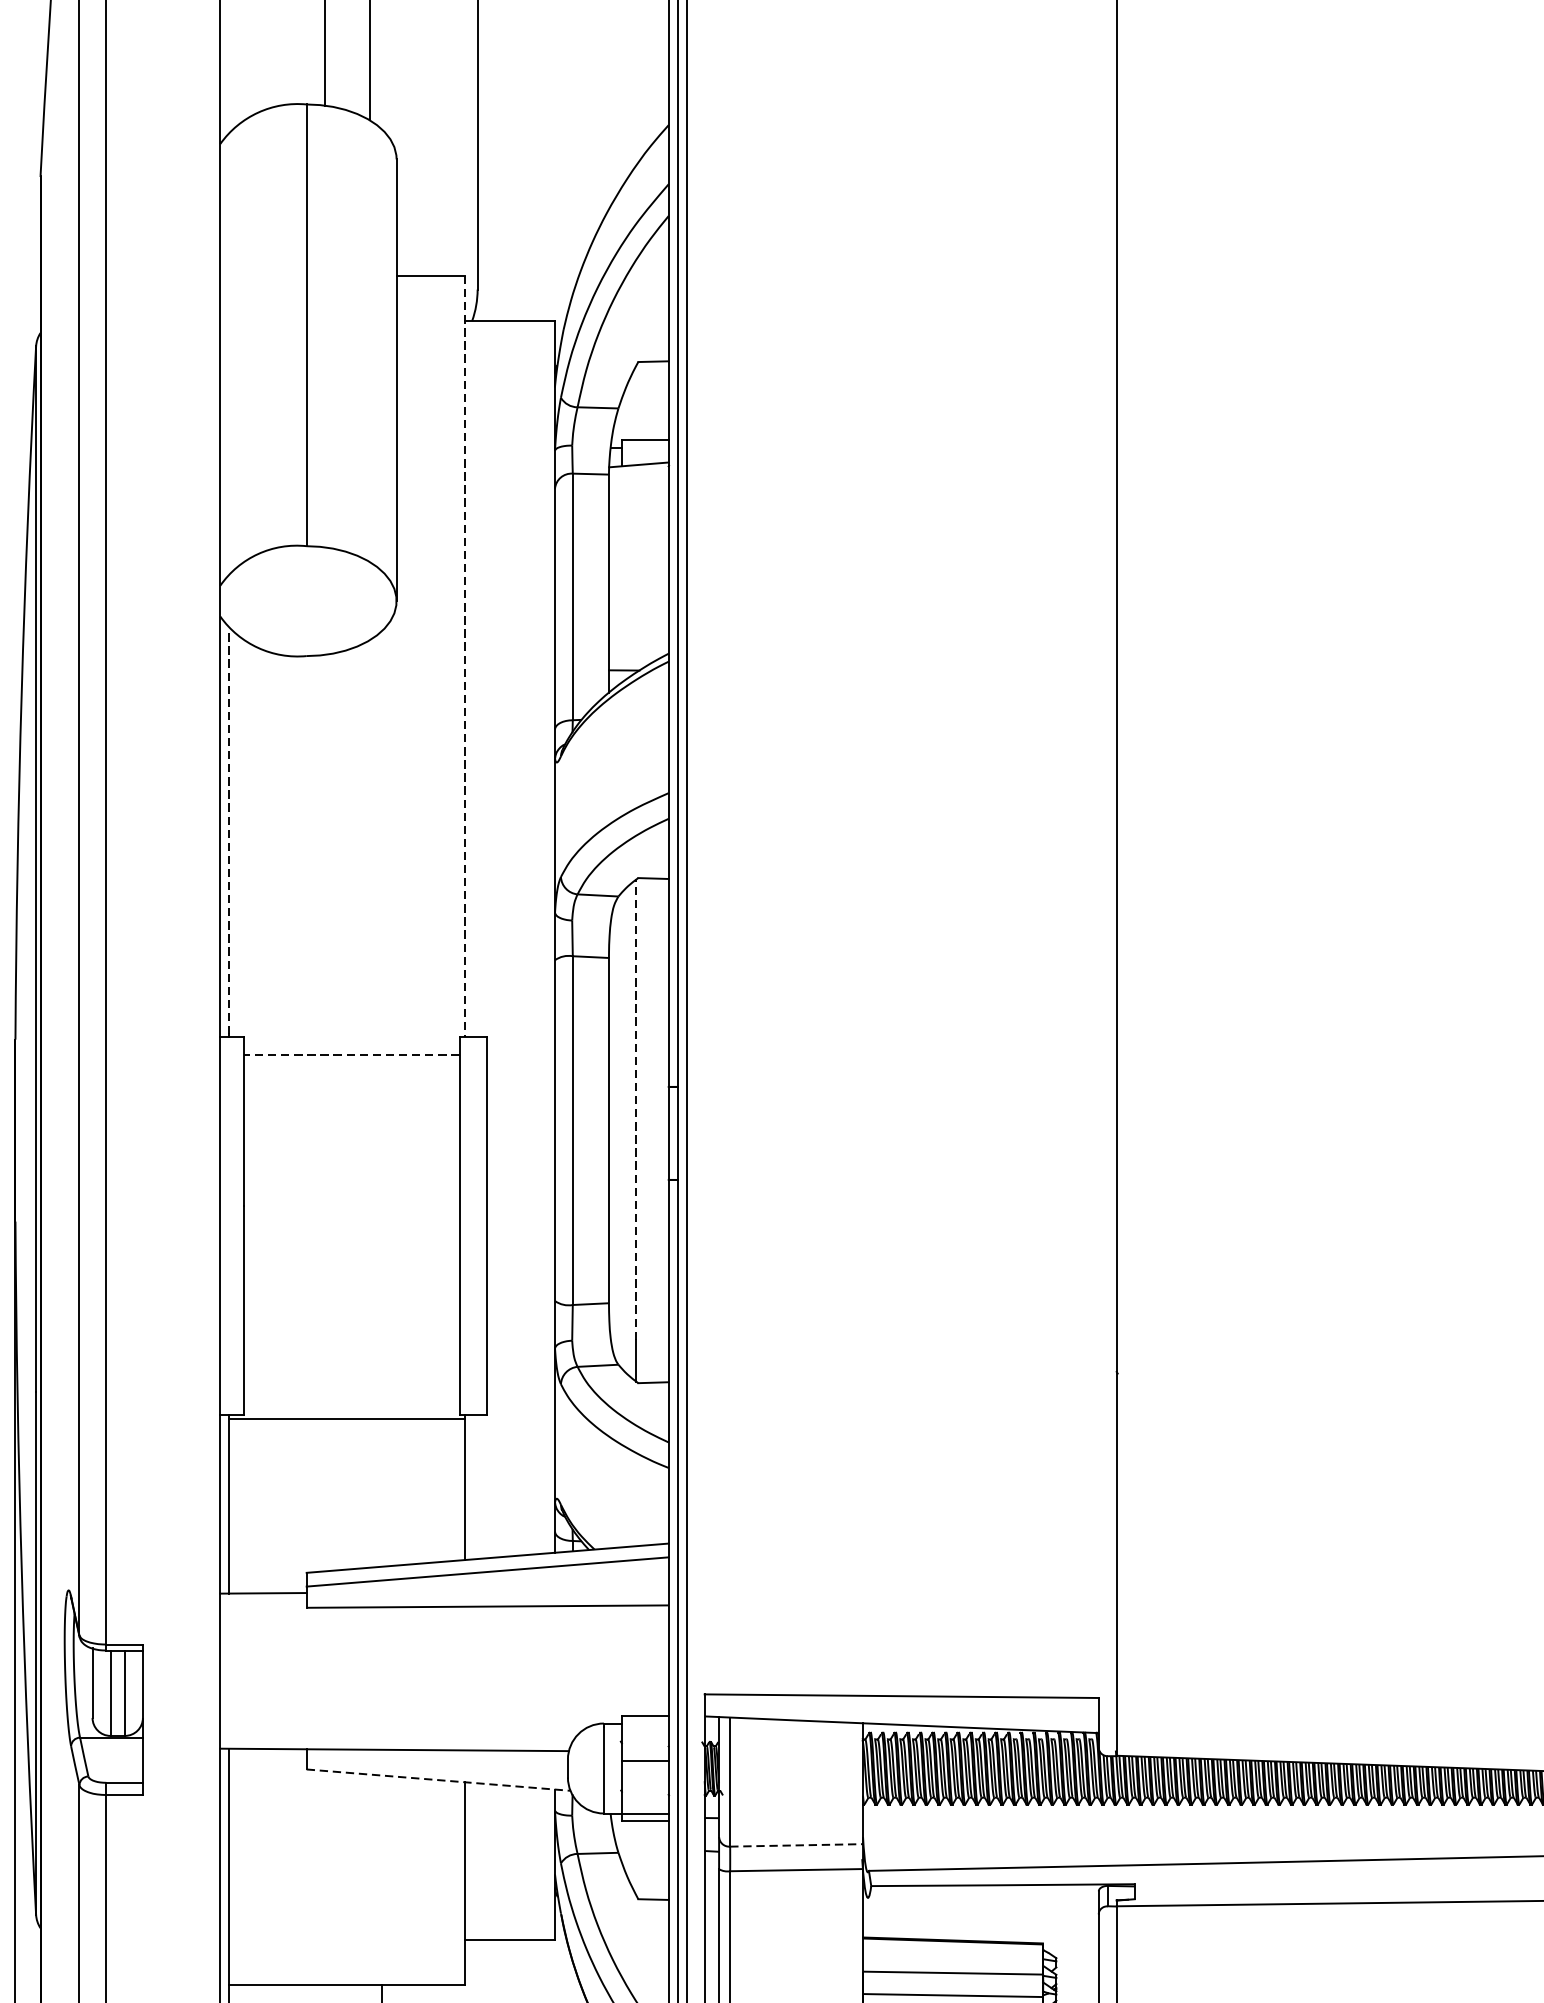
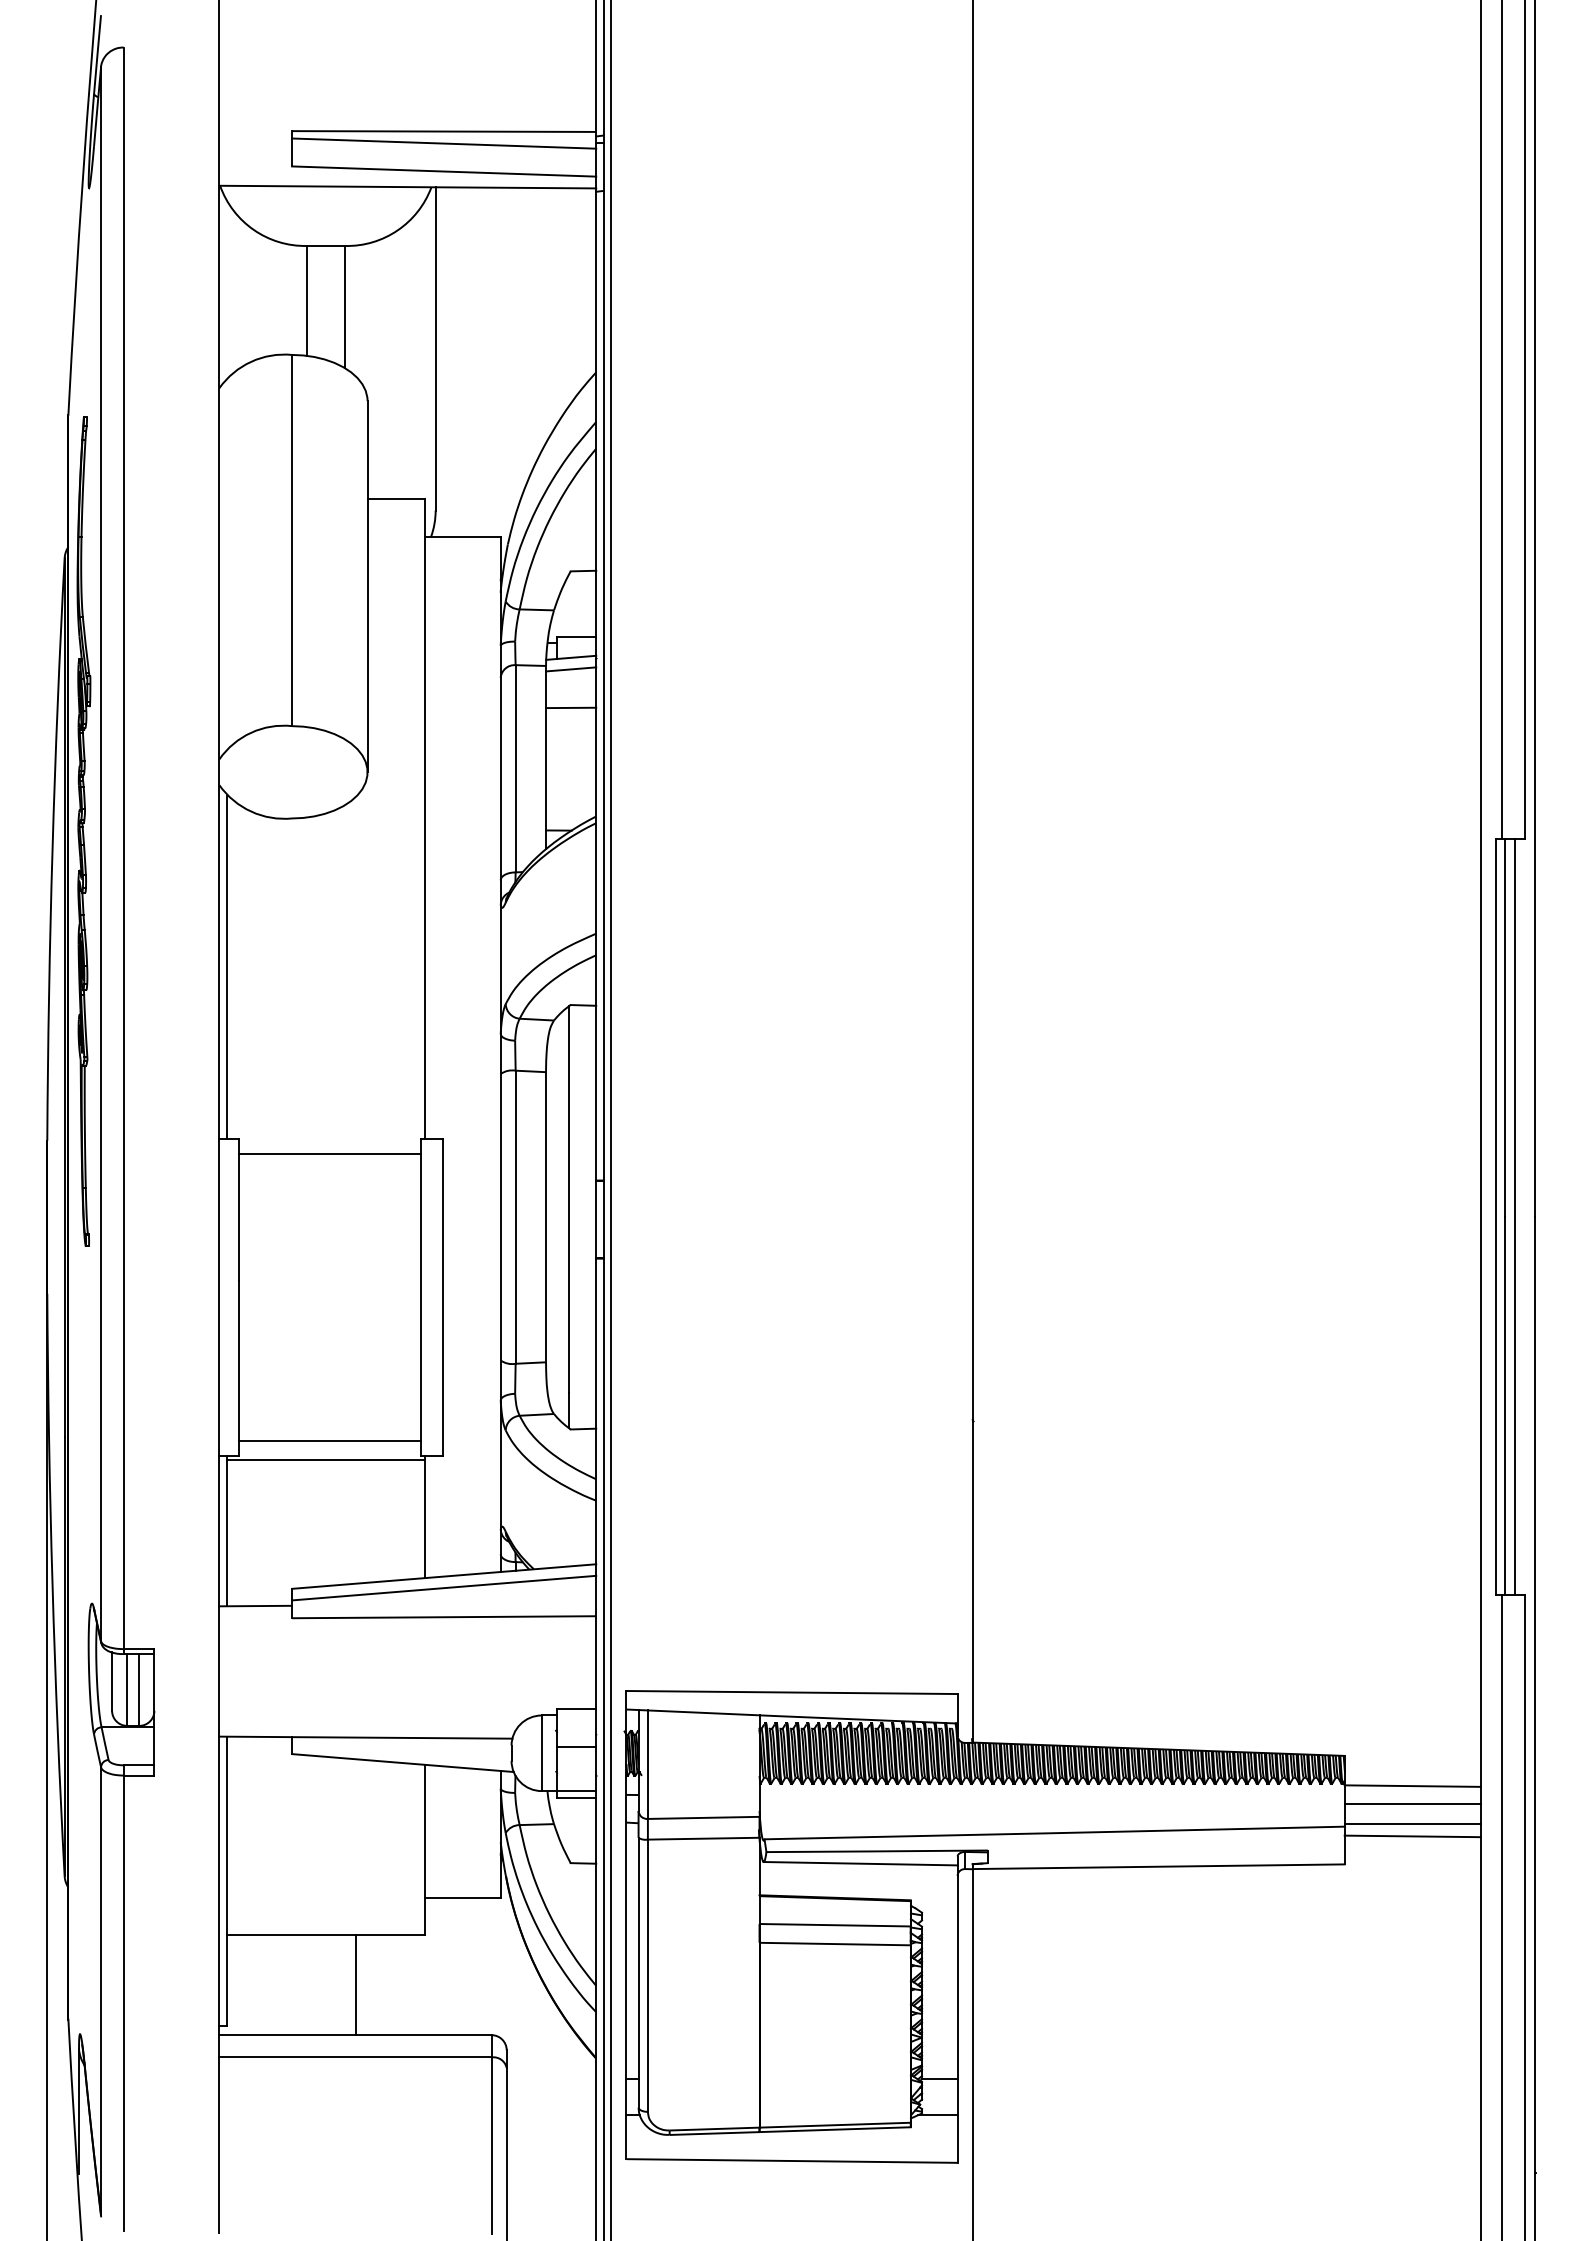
line: (639, 478) -> (571, 669), added
line: (639, 524) -> (571, 707), added
line: (465, 656) -> (425, 818), dashed -> solid
part: (58, 671) -> (83, 831), added
line: (228, 831) -> (226, 965), dashed -> solid
line: (351, 1054) -> (329, 1153), dashed -> solid
line: (635, 1109) -> (568, 1199), dashed -> solid
line: (351, 1397) -> (329, 1441), added
line: (439, 1780) -> (403, 1763), dashed -> solid
line: (796, 1844) -> (703, 1817), dashed -> solid
line: (983, 1899) -> (860, 1863), added

